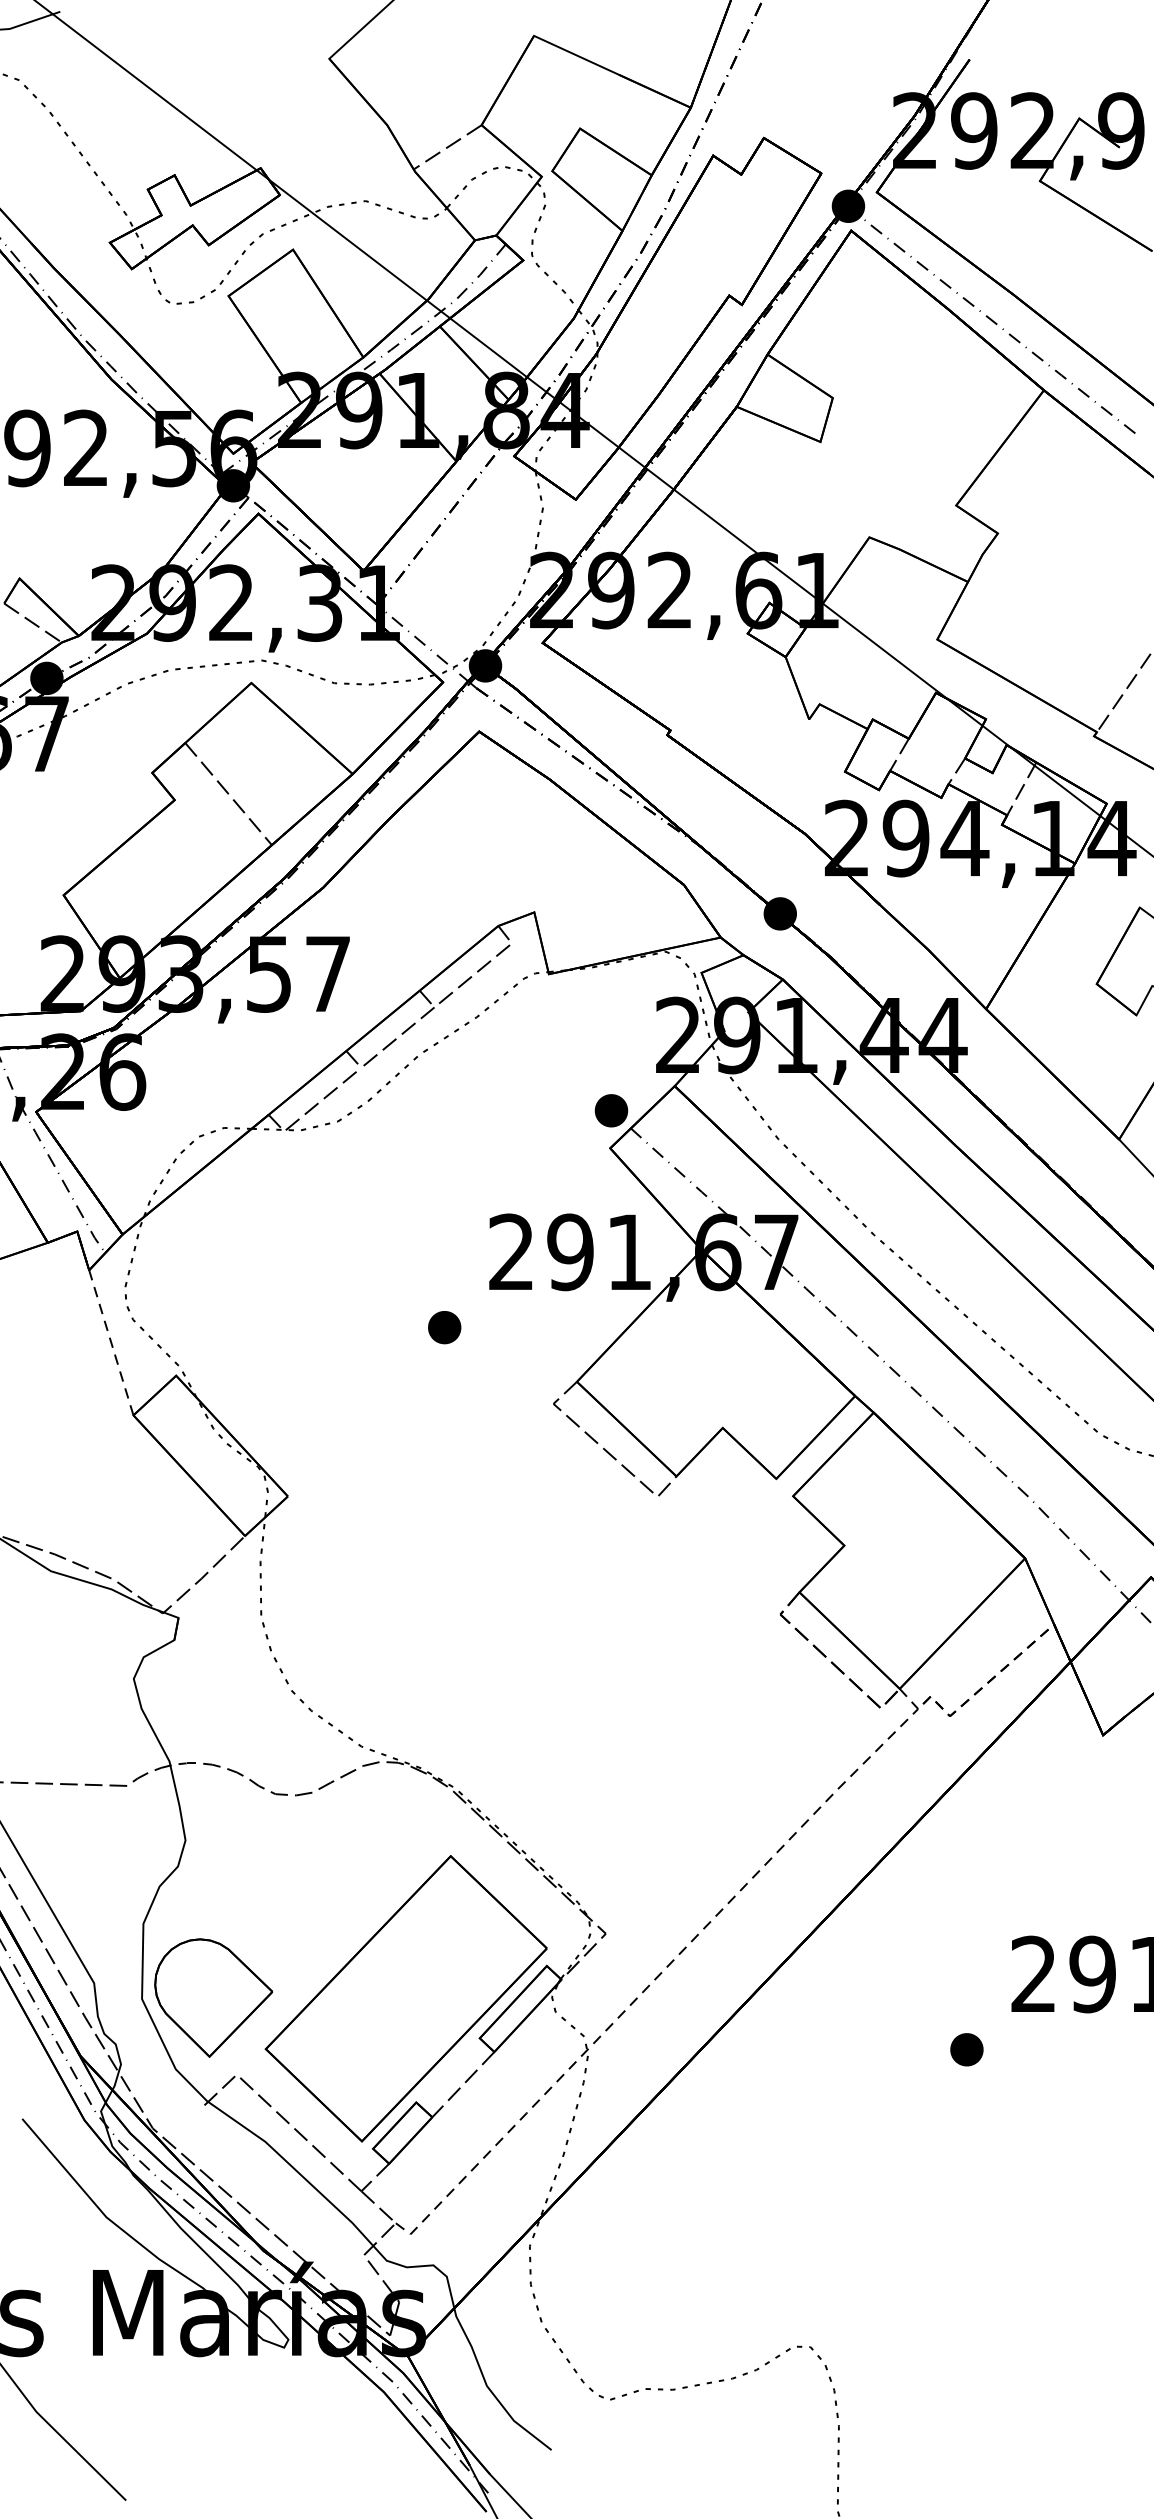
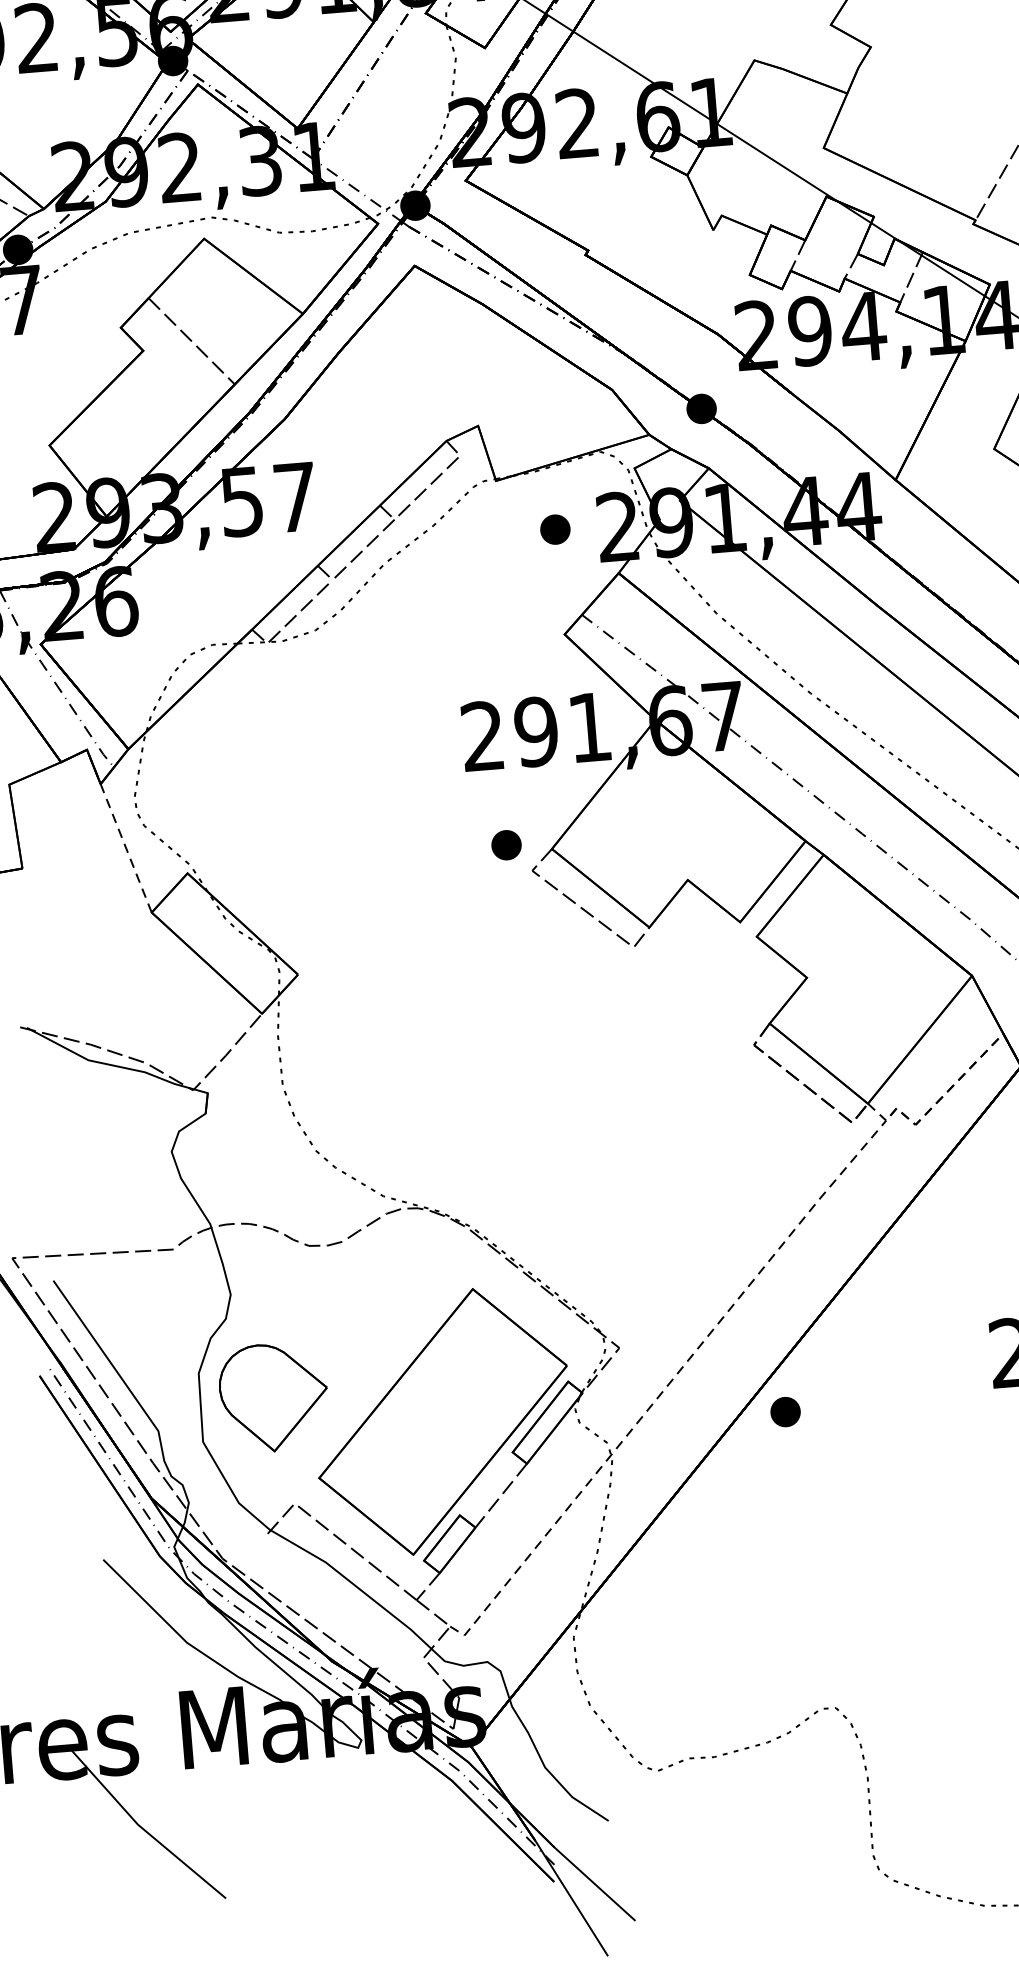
part: (611, 1110) -> (555, 529), moved
part: (444, 1327) -> (506, 845), moved
part: (213, 1997) -> (273, 1397), moved
part: (966, 2049) -> (785, 1411), moved

